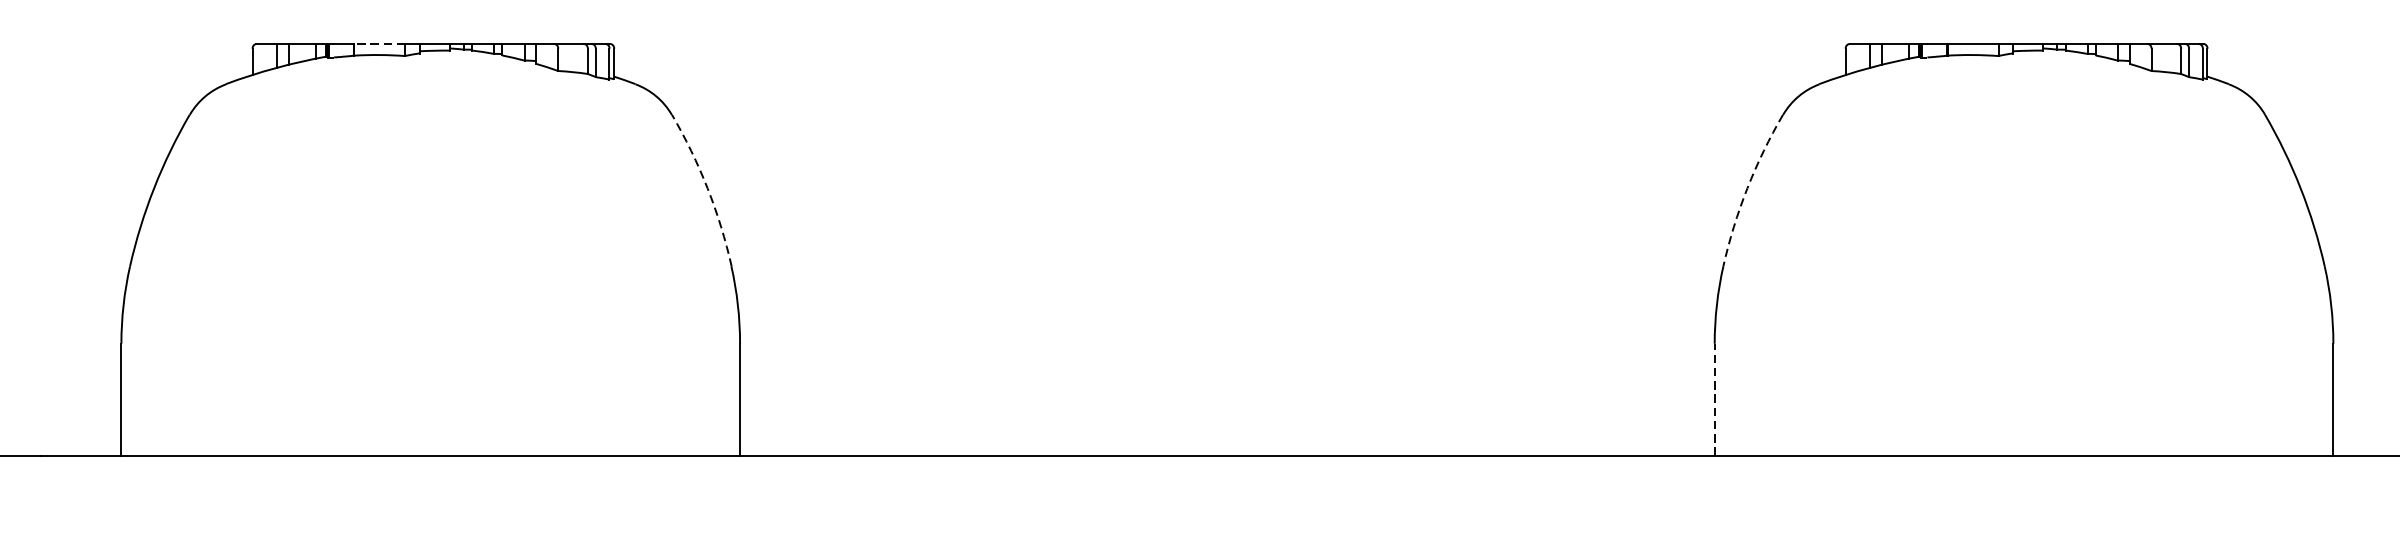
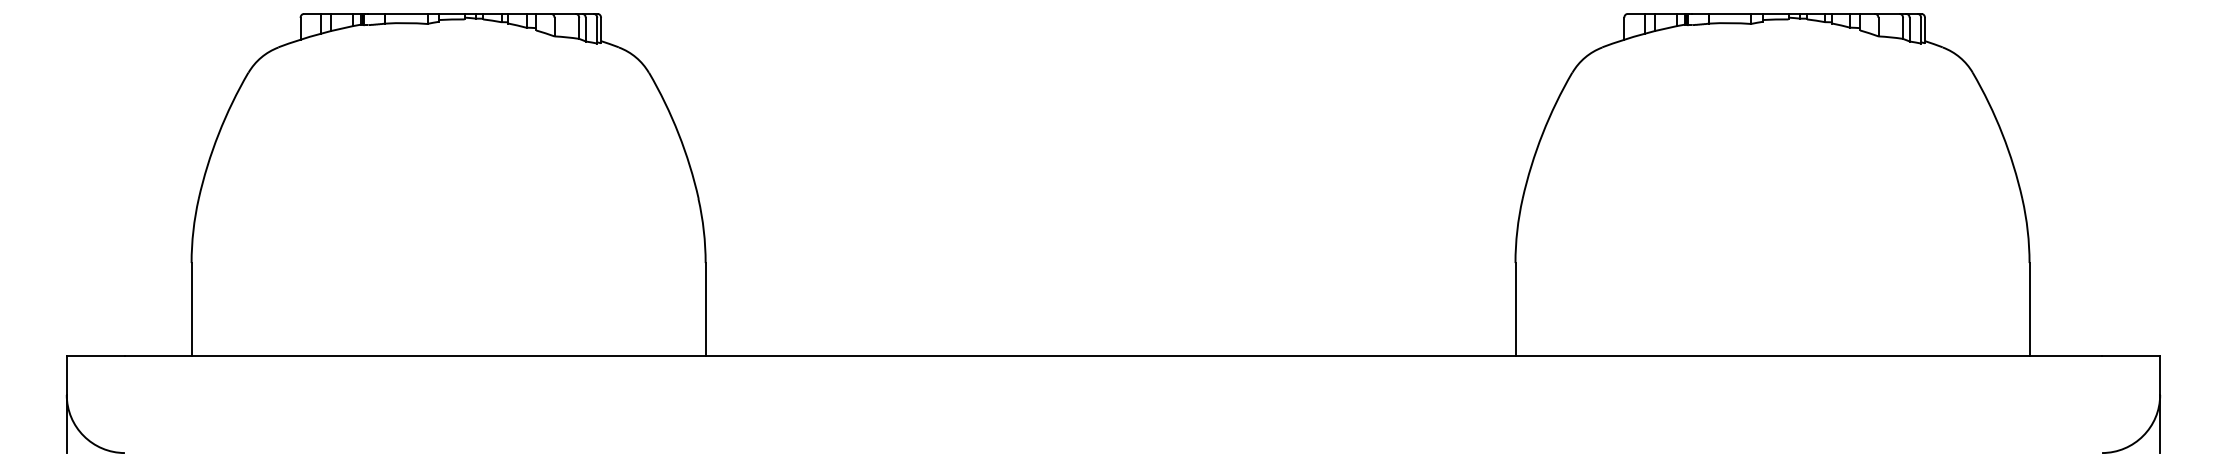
line: (378, 44) -> (405, 14), dashed -> solid
arc: (707, 187) -> (678, 133), dashed -> solid
arc: (1747, 187) -> (1542, 133), dashed -> solid
line: (1714, 399) -> (1515, 309), dashed -> solid

